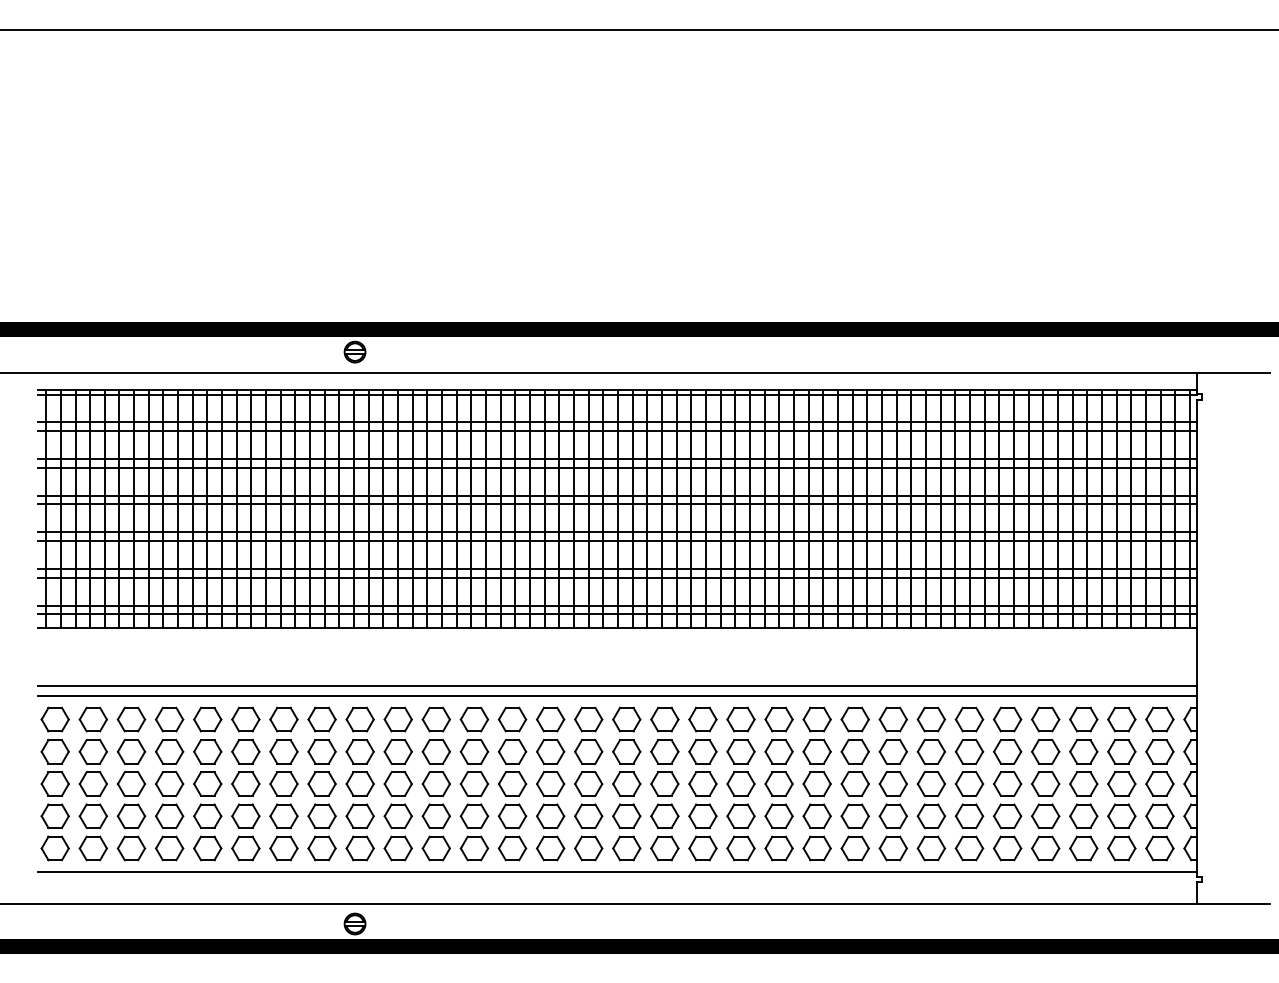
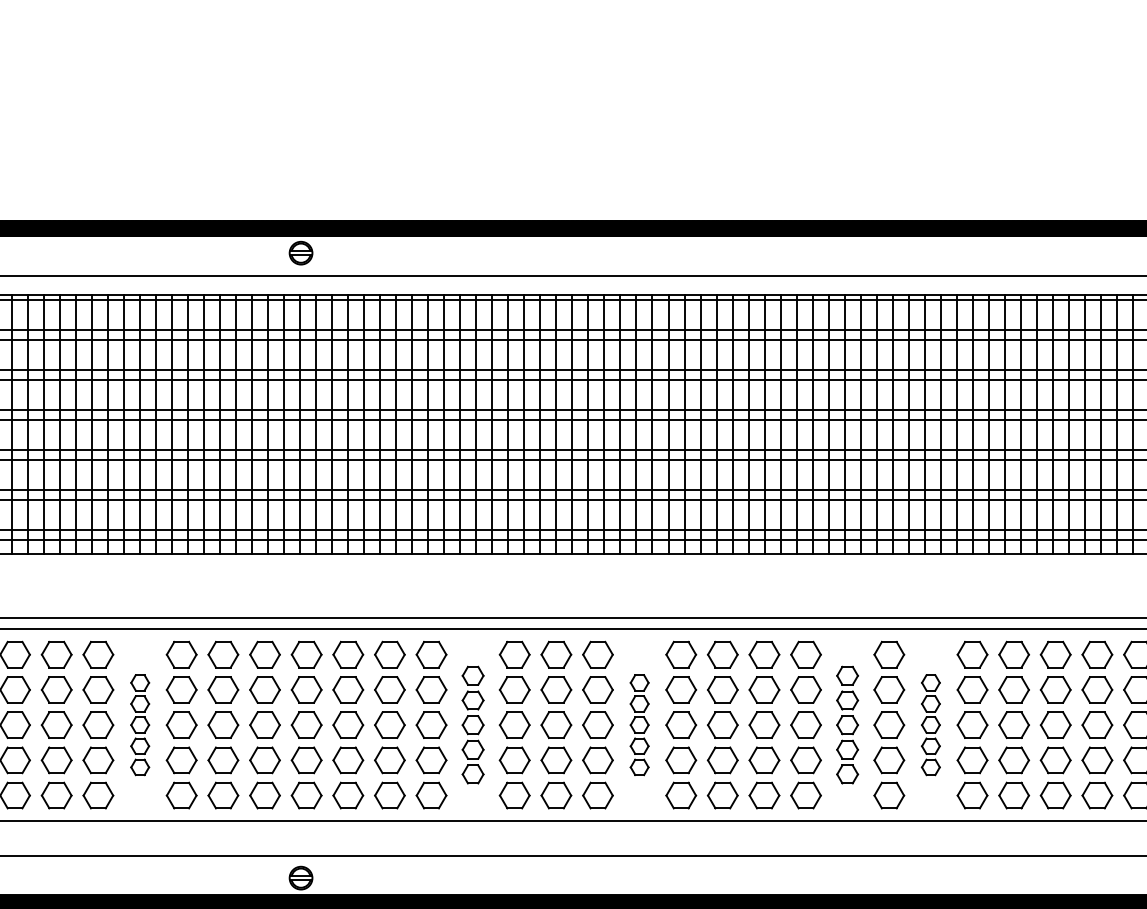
part: (207, 783) -> (139, 724), size x0.6
part: (512, 783) -> (473, 724), size x0.7
part: (664, 783) -> (639, 724), size x0.6
part: (854, 783) -> (846, 724), size x0.7
part: (931, 783) -> (930, 724), size x0.6

